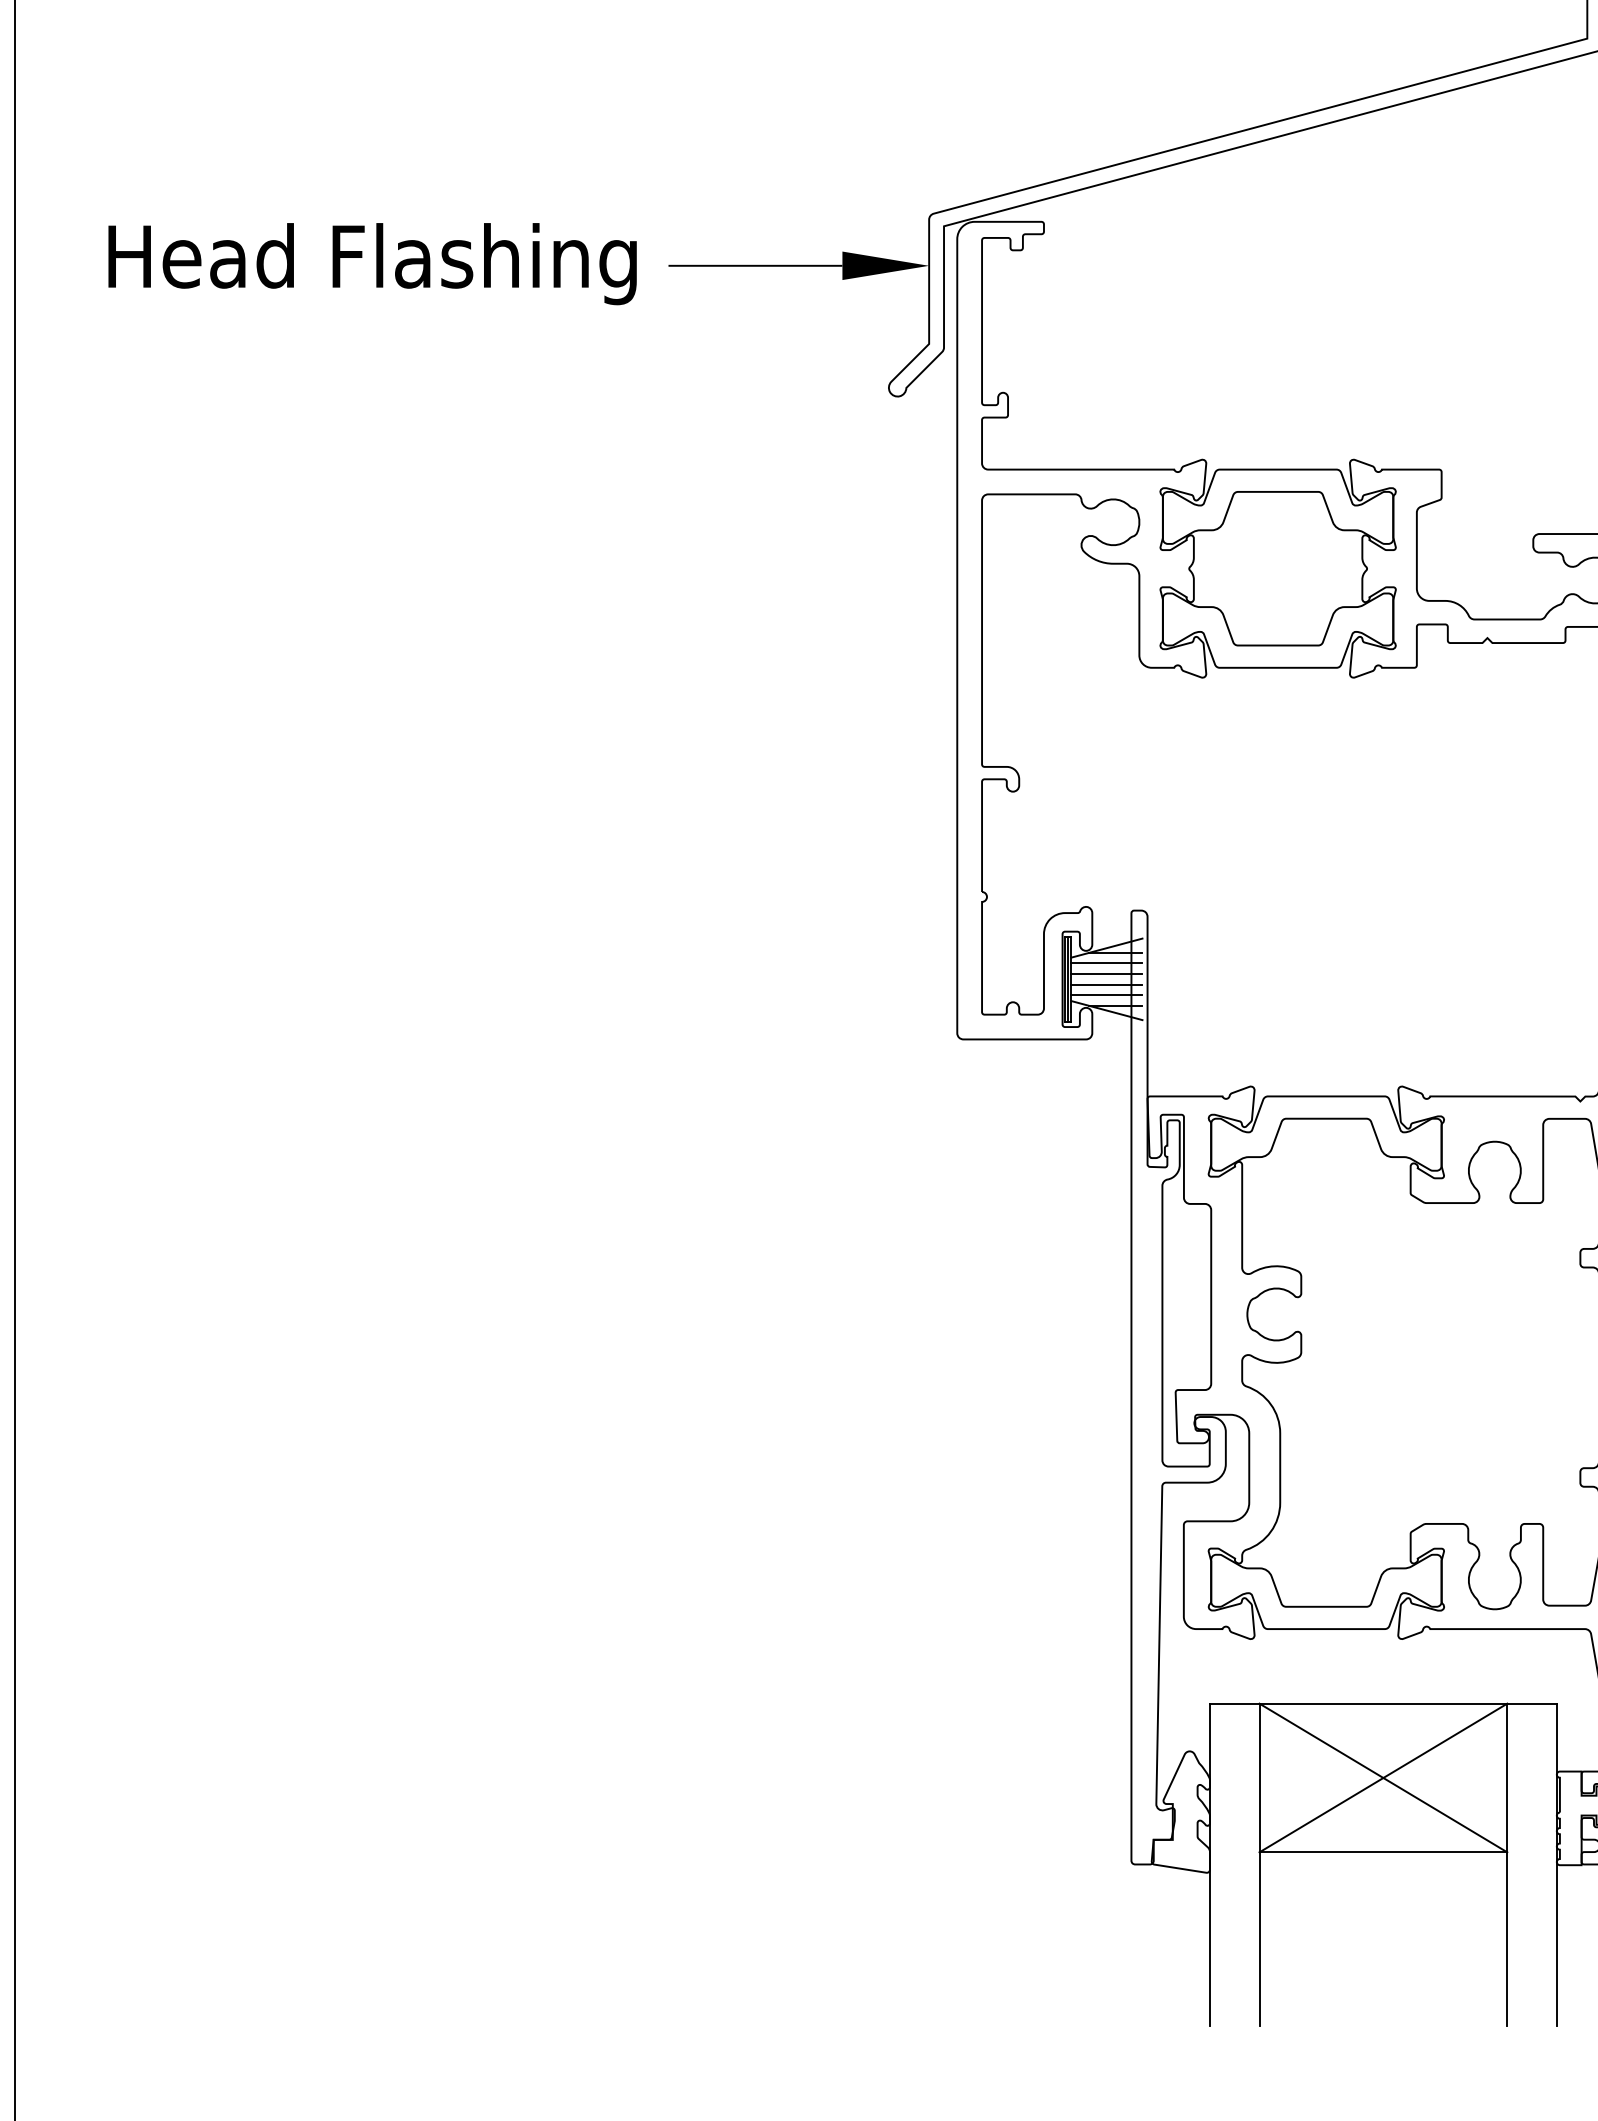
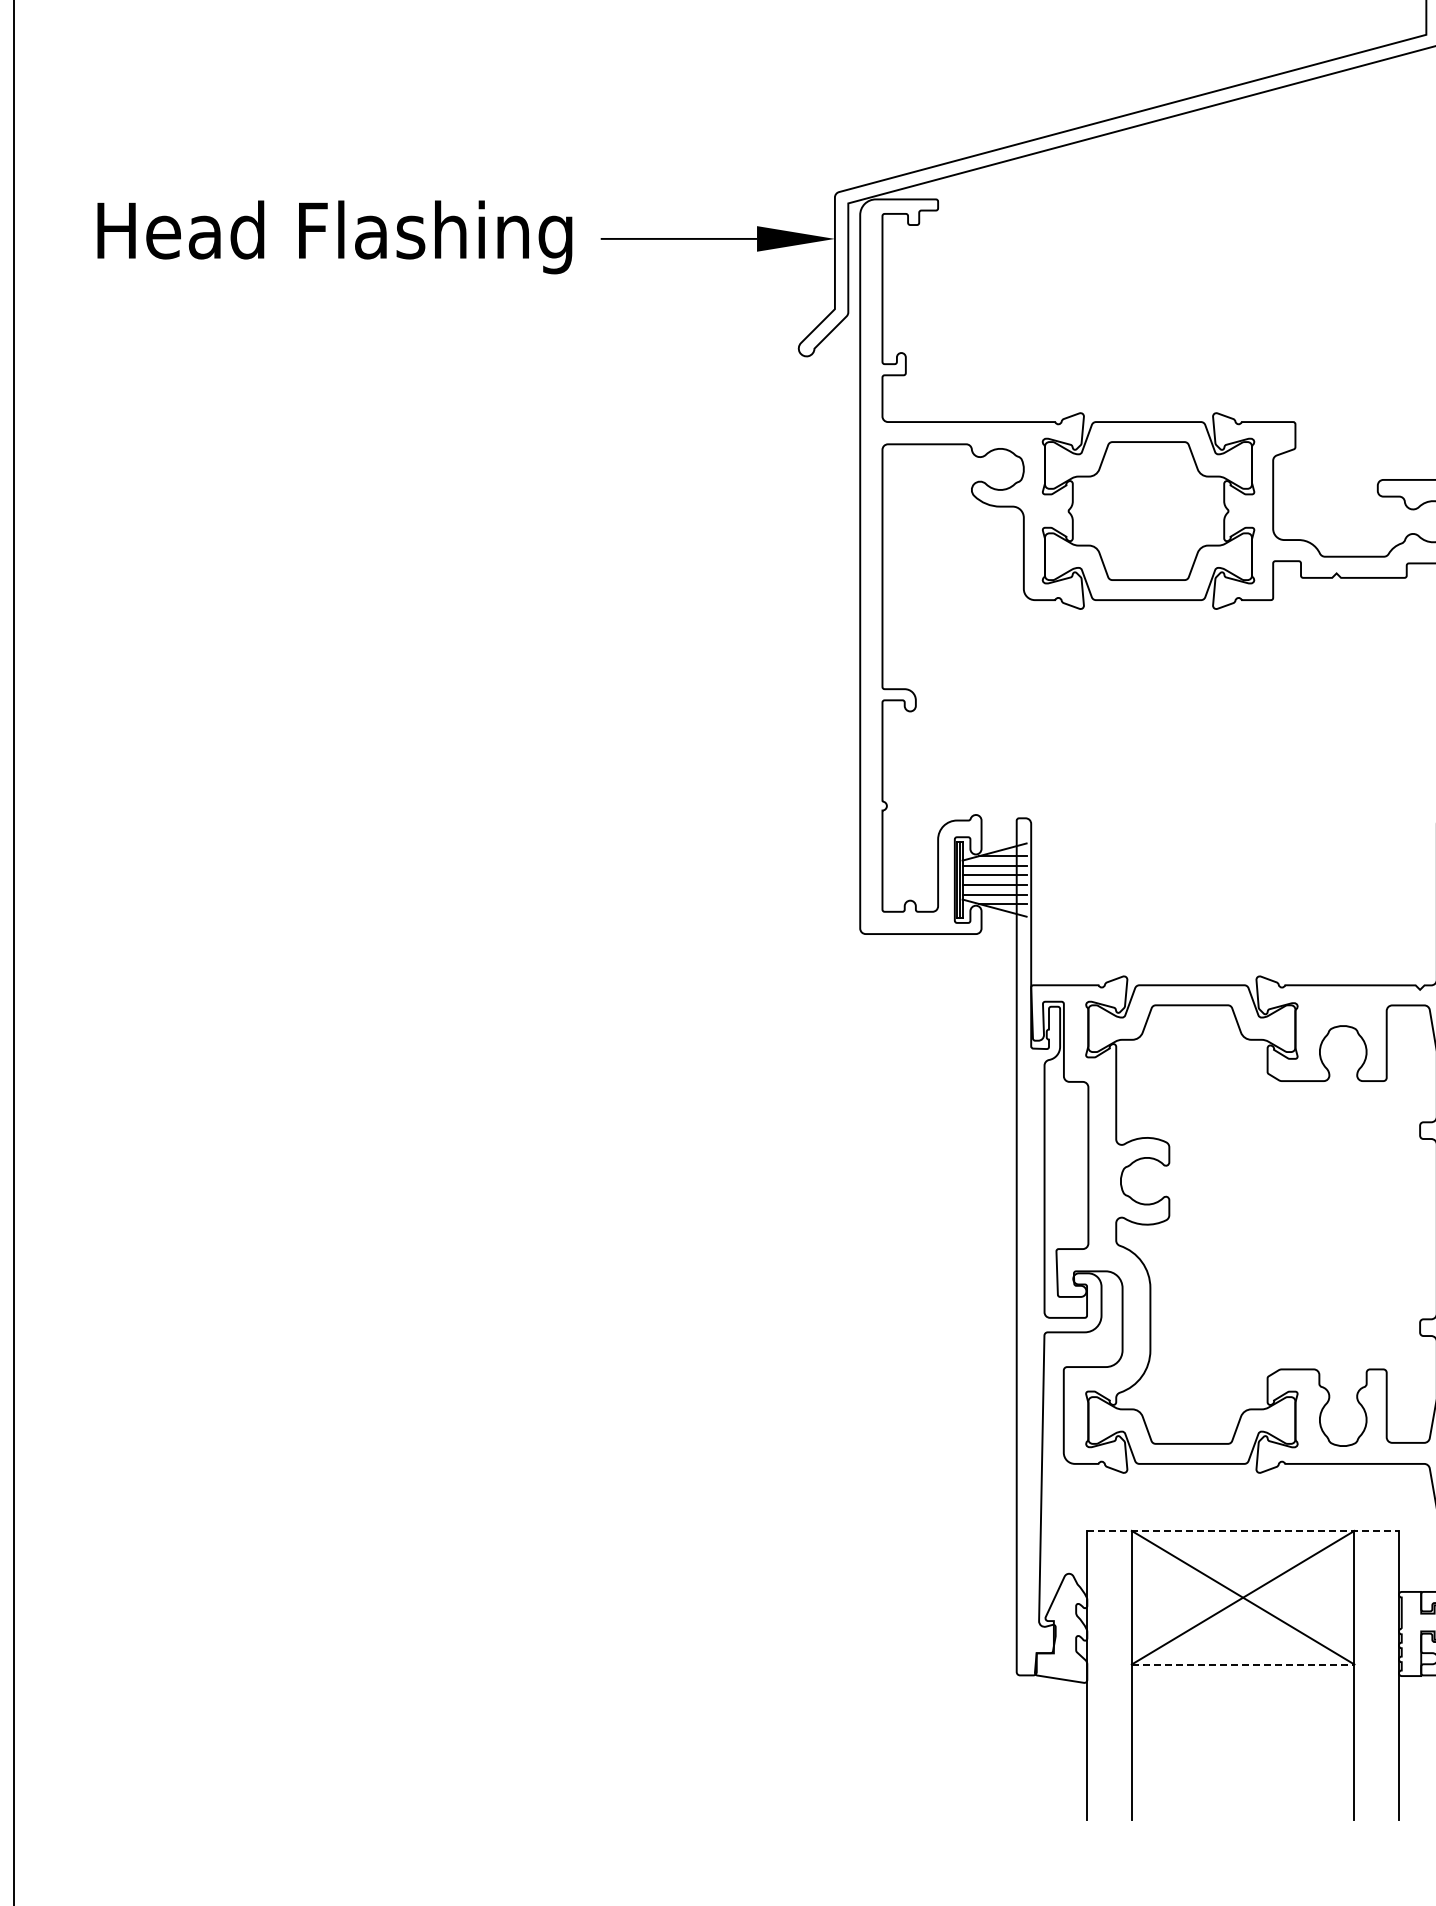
line: (1383, 1703) -> (1243, 1530), solid -> dashed
line: (1383, 1852) -> (1243, 1664), solid -> dashed

